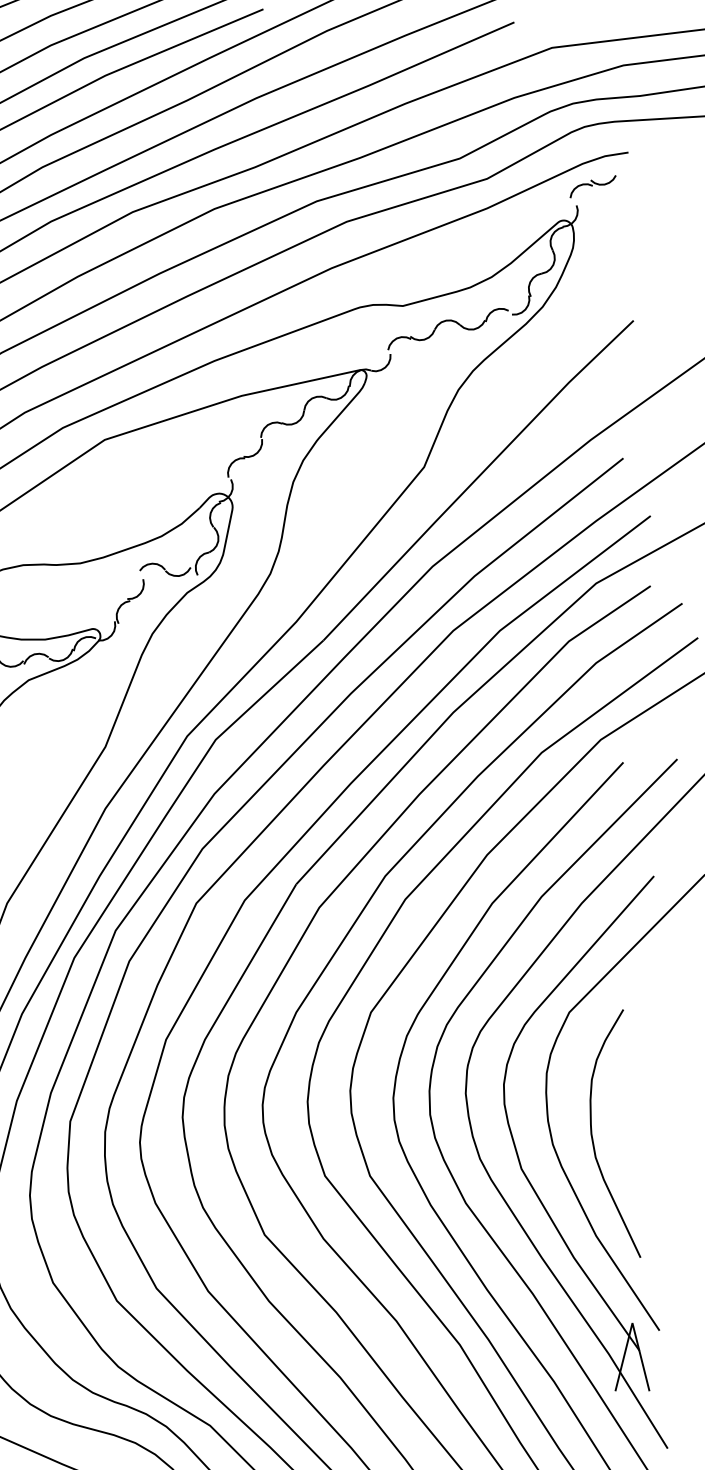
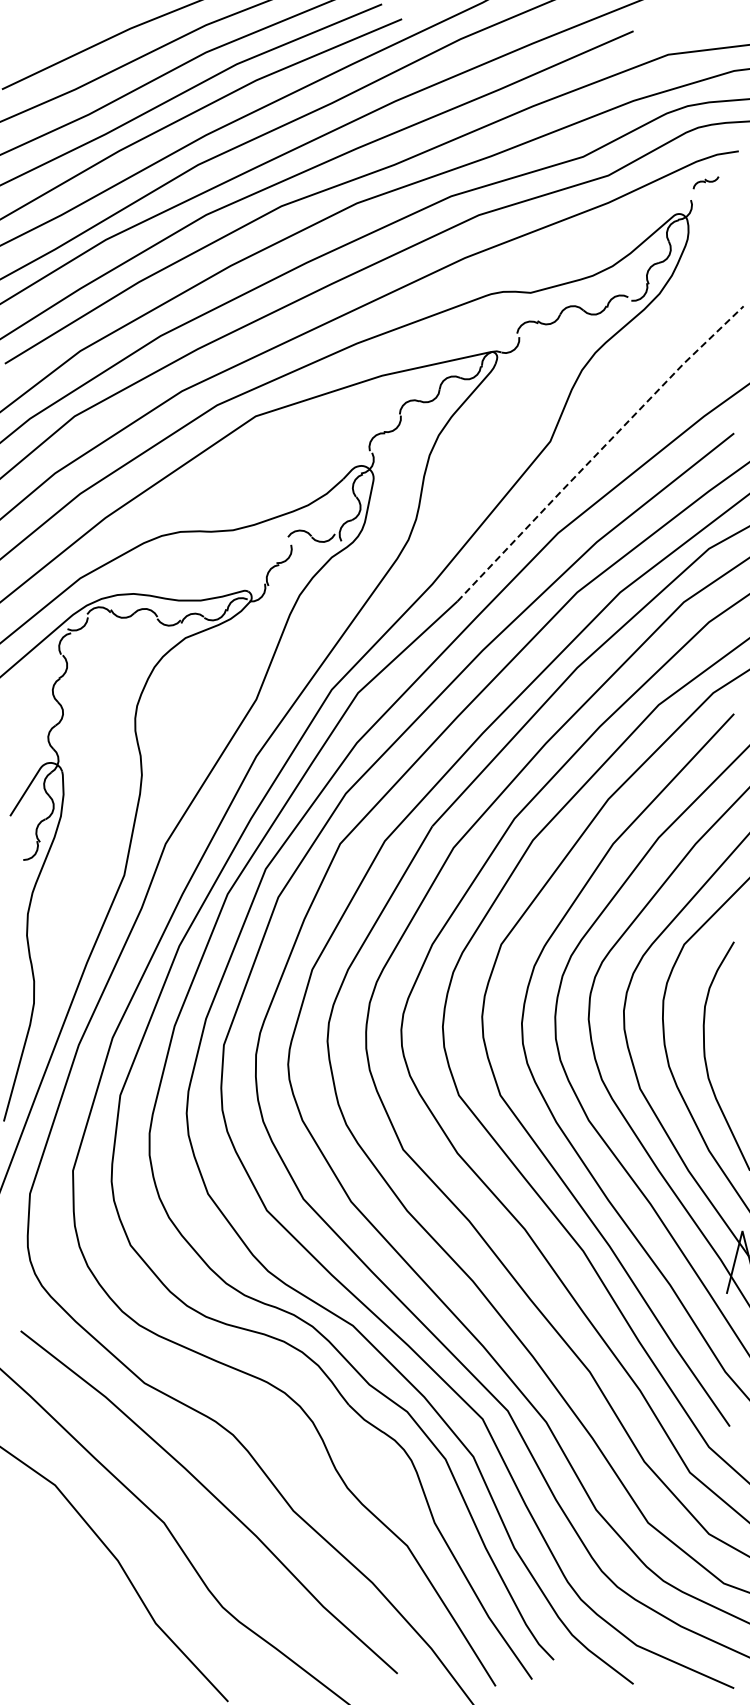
part: (592, 186) -> (705, 182), size x0.6
line: (476, 479) -> (598, 452), solid -> dashed

